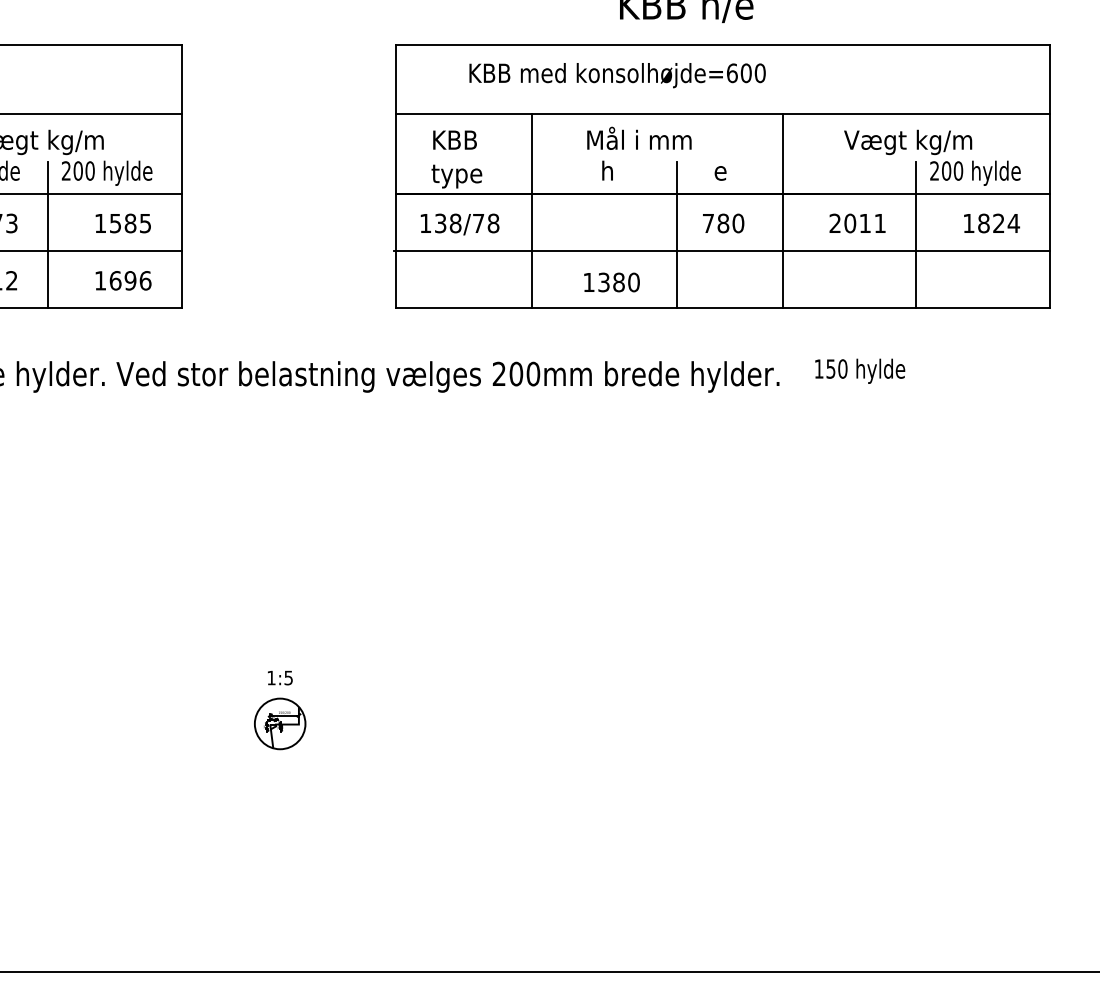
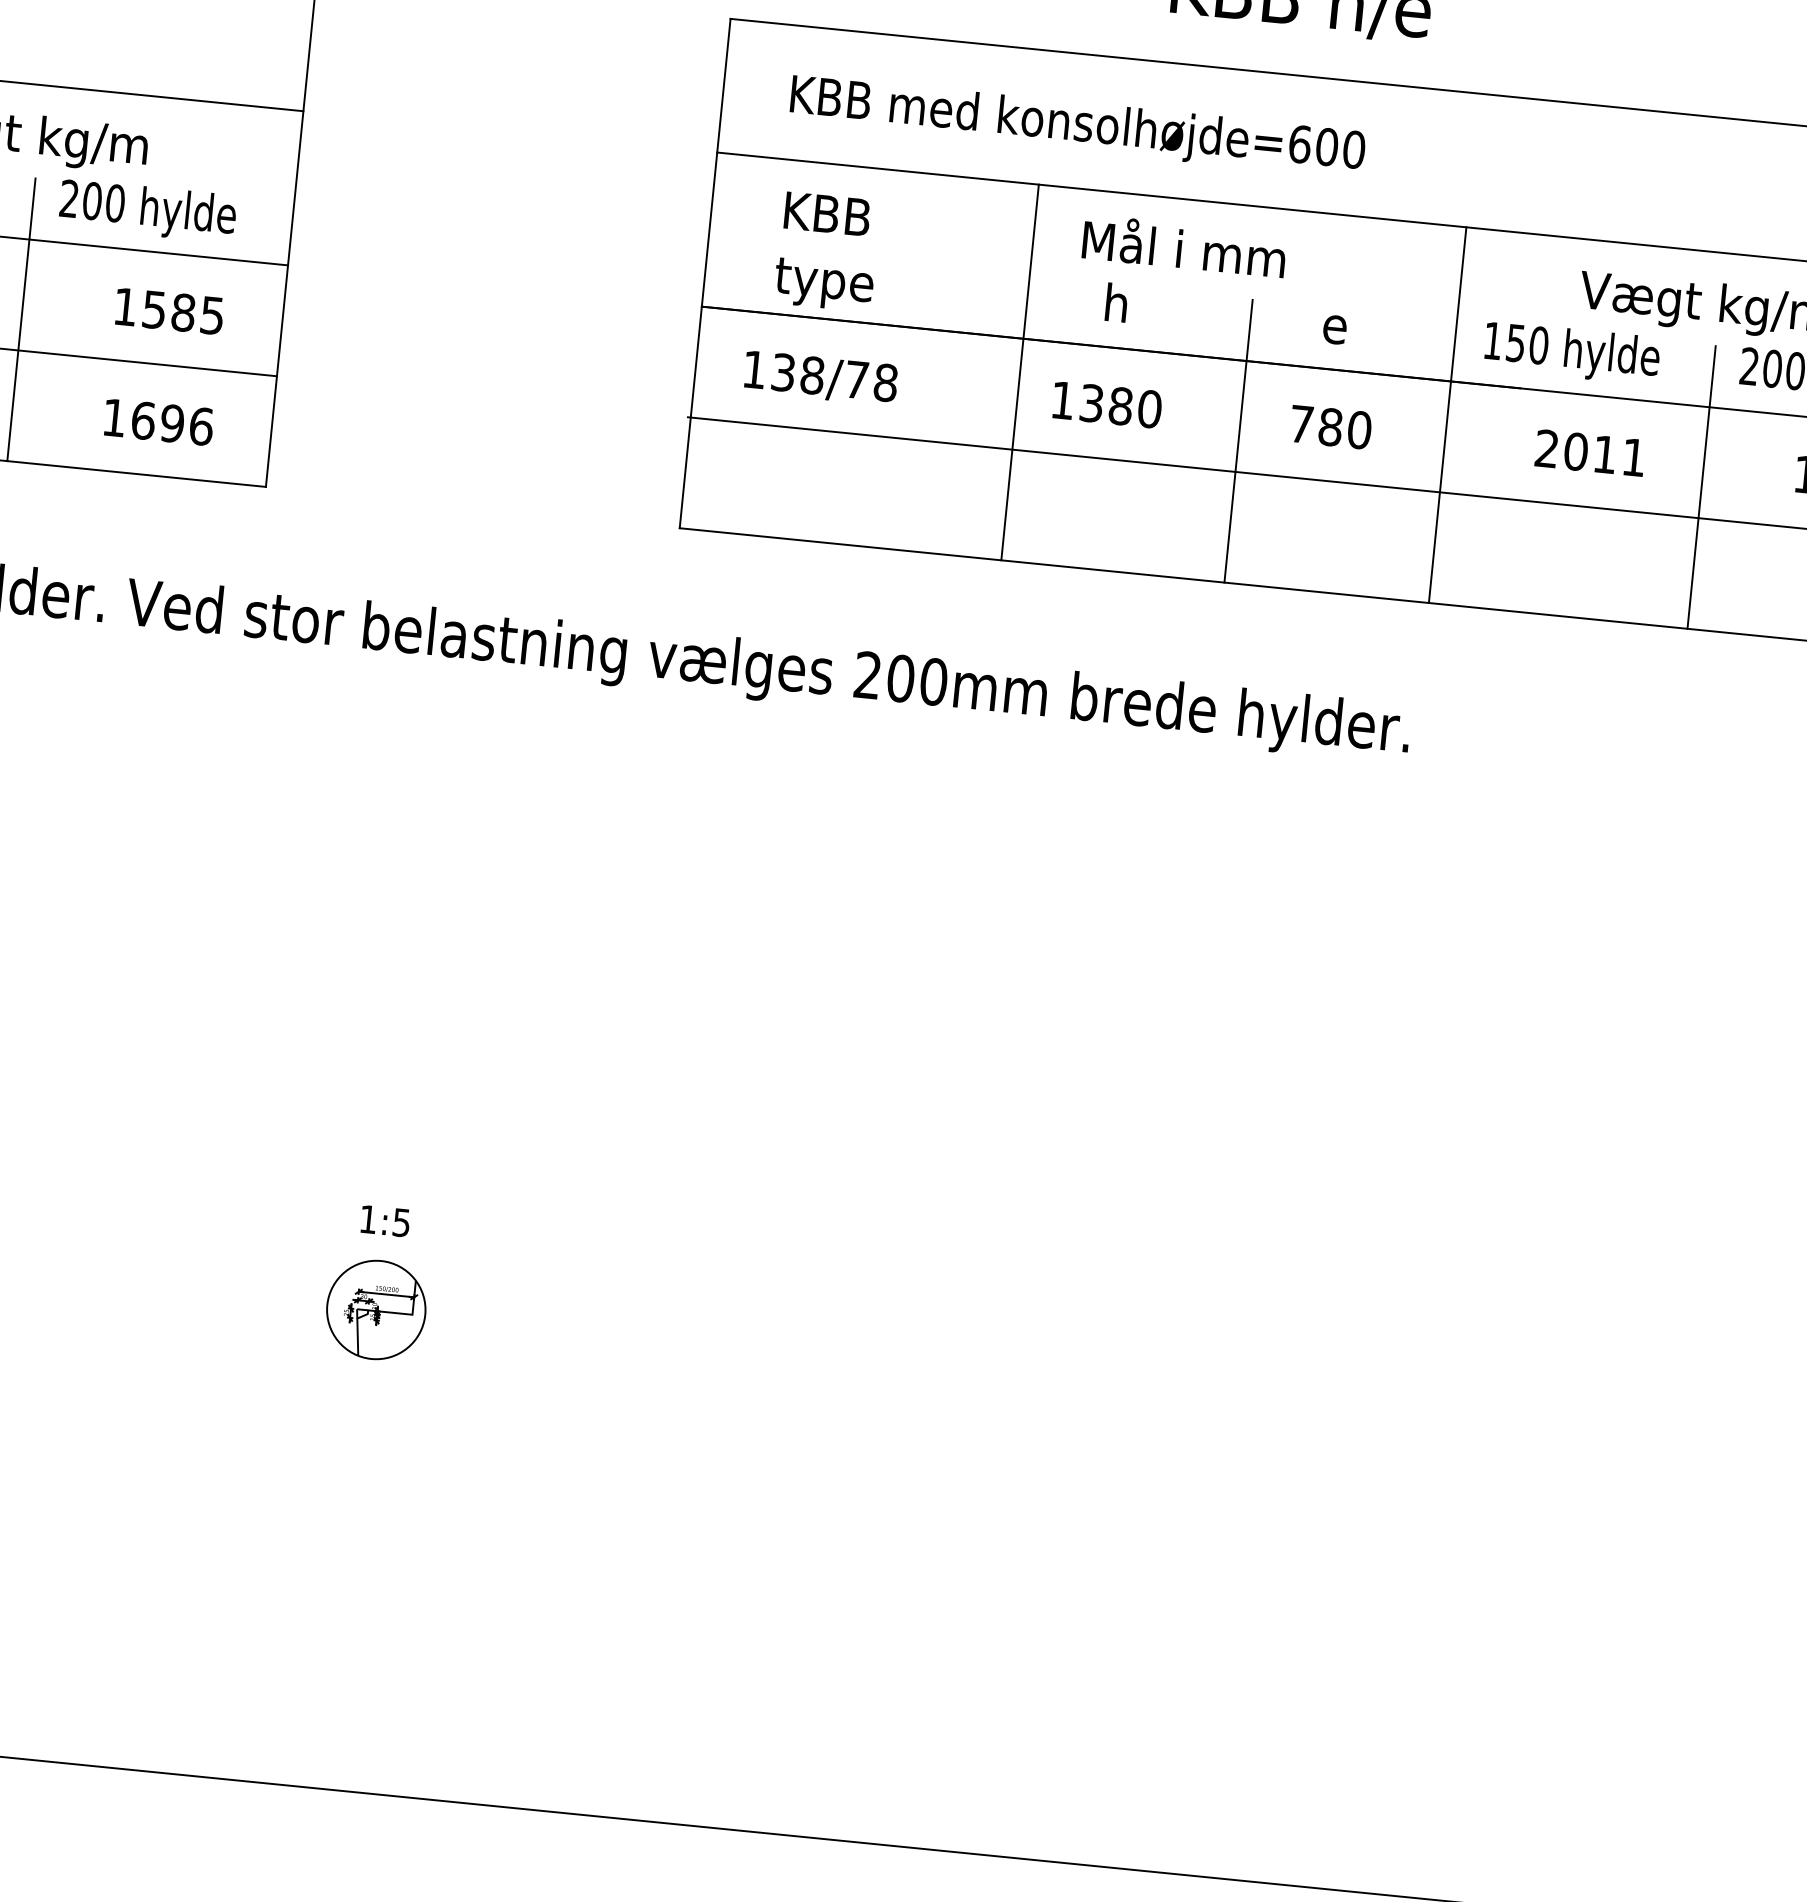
text: (617, 75) -> (1077, 126), moved
line: (531, 211) -> (1019, 372), moved
text: (611, 282) -> (1106, 404), moved
text: (860, 370) -> (1572, 351), moved

